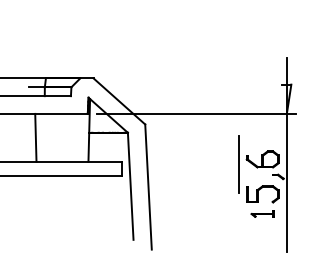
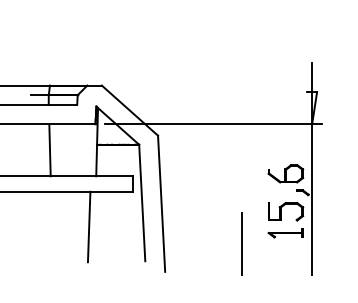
line: (35, 138) -> (49, 150), moved
line: (238, 163) -> (241, 243), moved
line: (81, 207) -> (88, 226), added
part: (262, 214) -> (285, 233), size x1.43

